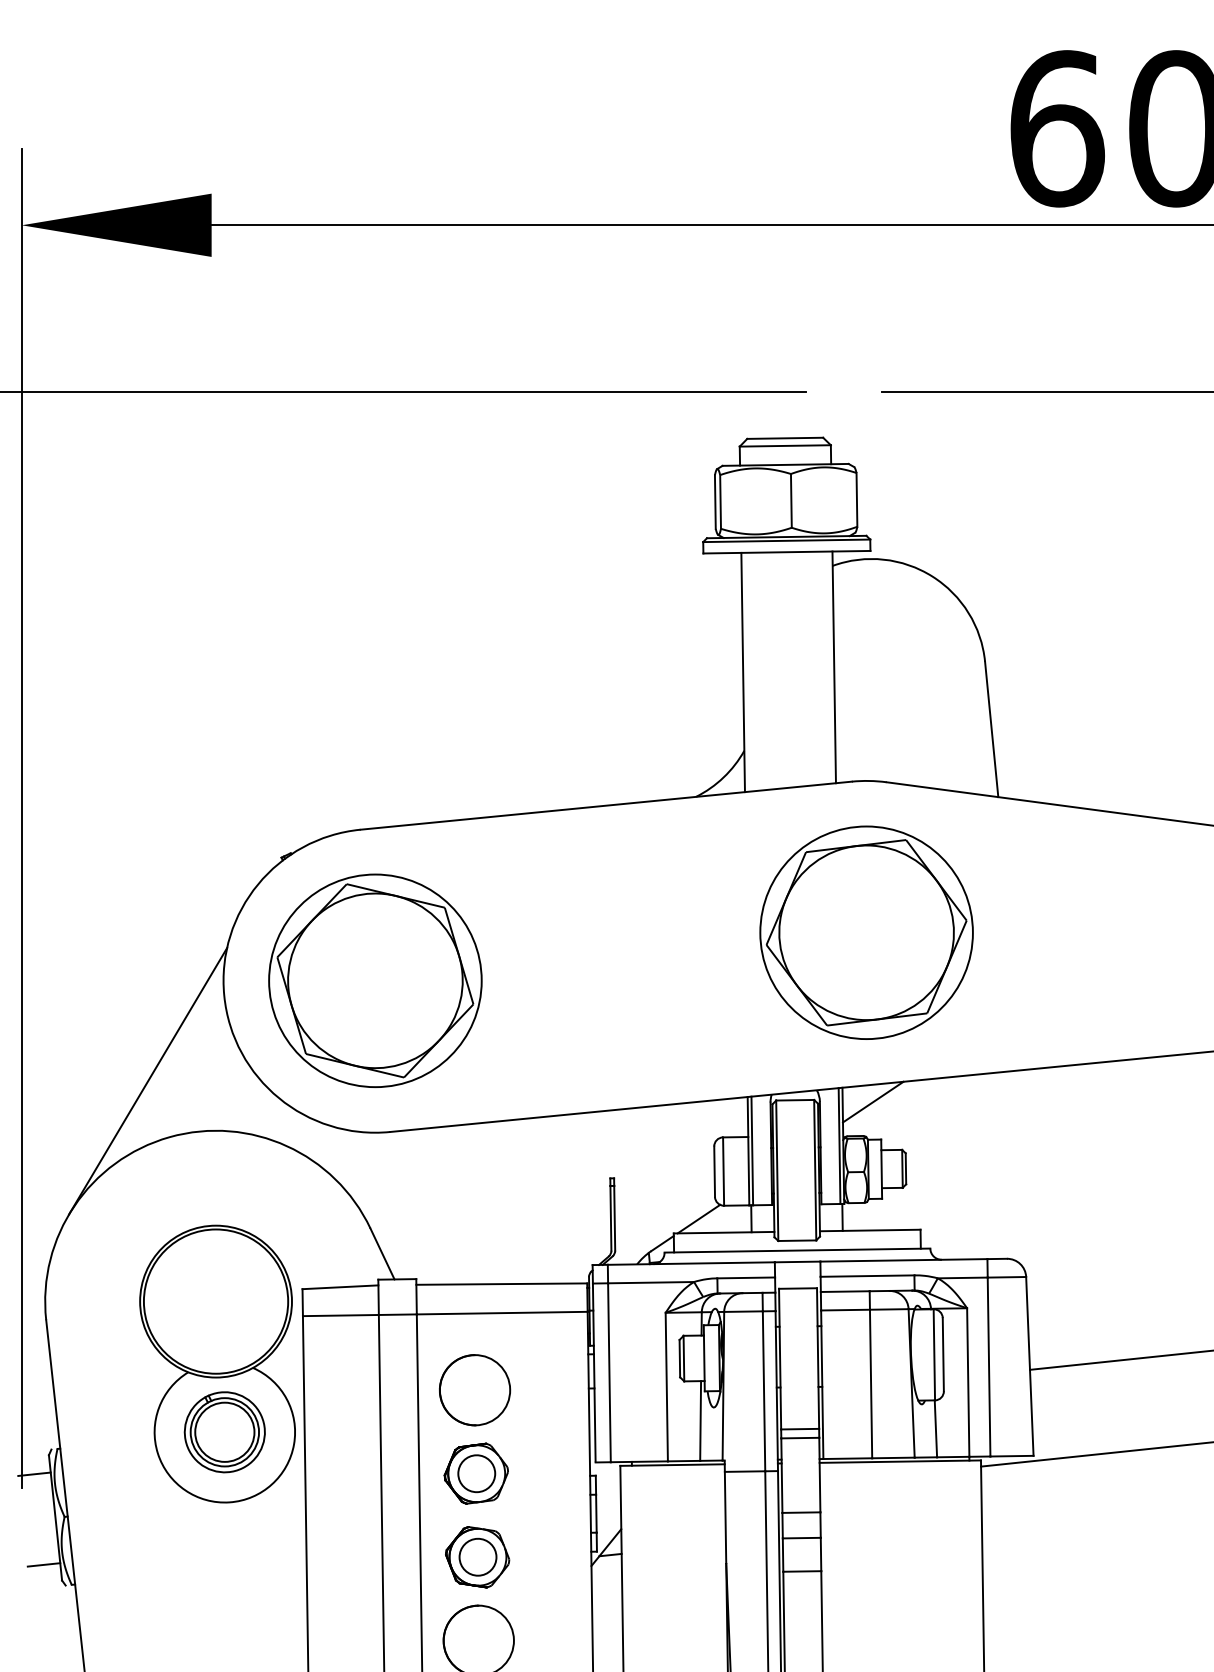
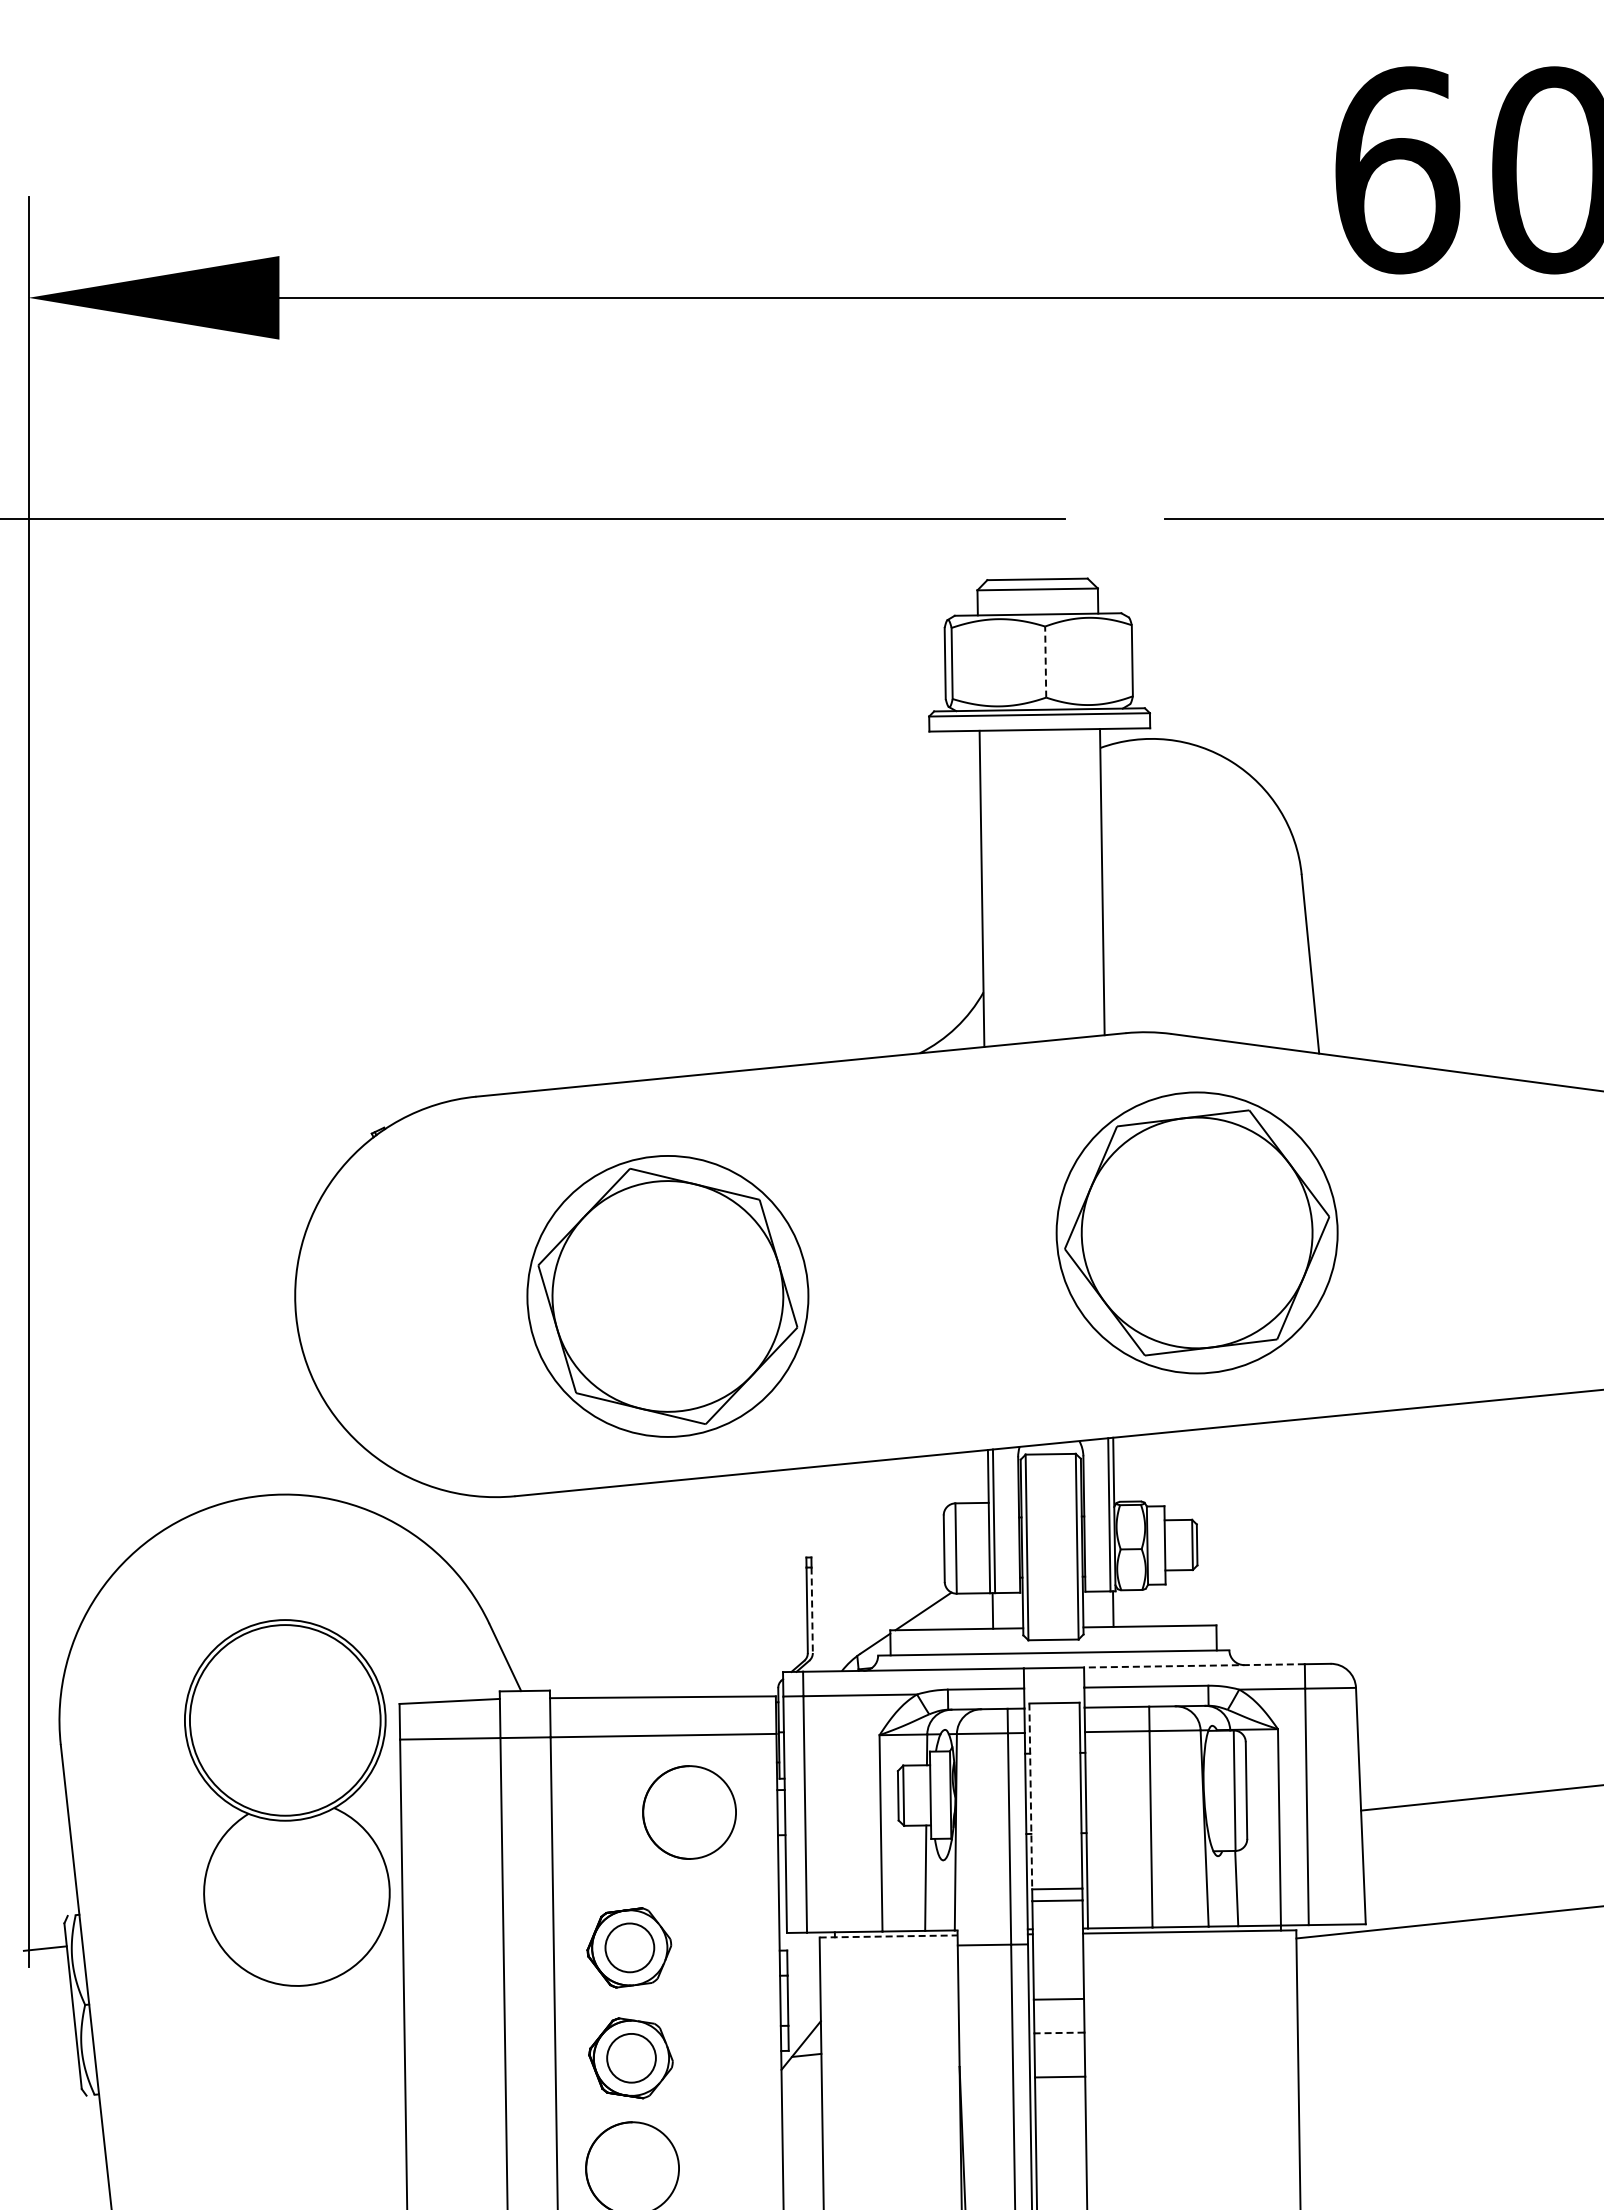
line: (791, 501) -> (1045, 662), solid -> dashed
part: (866, 932) -> (1196, 1232), moved
part: (375, 980) -> (667, 1296), moved
line: (148, 1081) -> (195, 1429), removed
line: (872, 1101) -> (1153, 1456), removed
line: (614, 1218) -> (812, 1610), solid -> dashed
line: (903, 1260) -> (1193, 1665), solid -> dashed
line: (779, 1359) -> (1030, 1796), solid -> dashed
part: (474, 1390) -> (689, 1812), moved
part: (224, 1431) -> (296, 1892), removed
line: (672, 1465) -> (888, 1936), solid -> dashed
line: (801, 1538) -> (1058, 2033), solid -> dashed
line: (43, 1564) -> (57, 2068), removed

